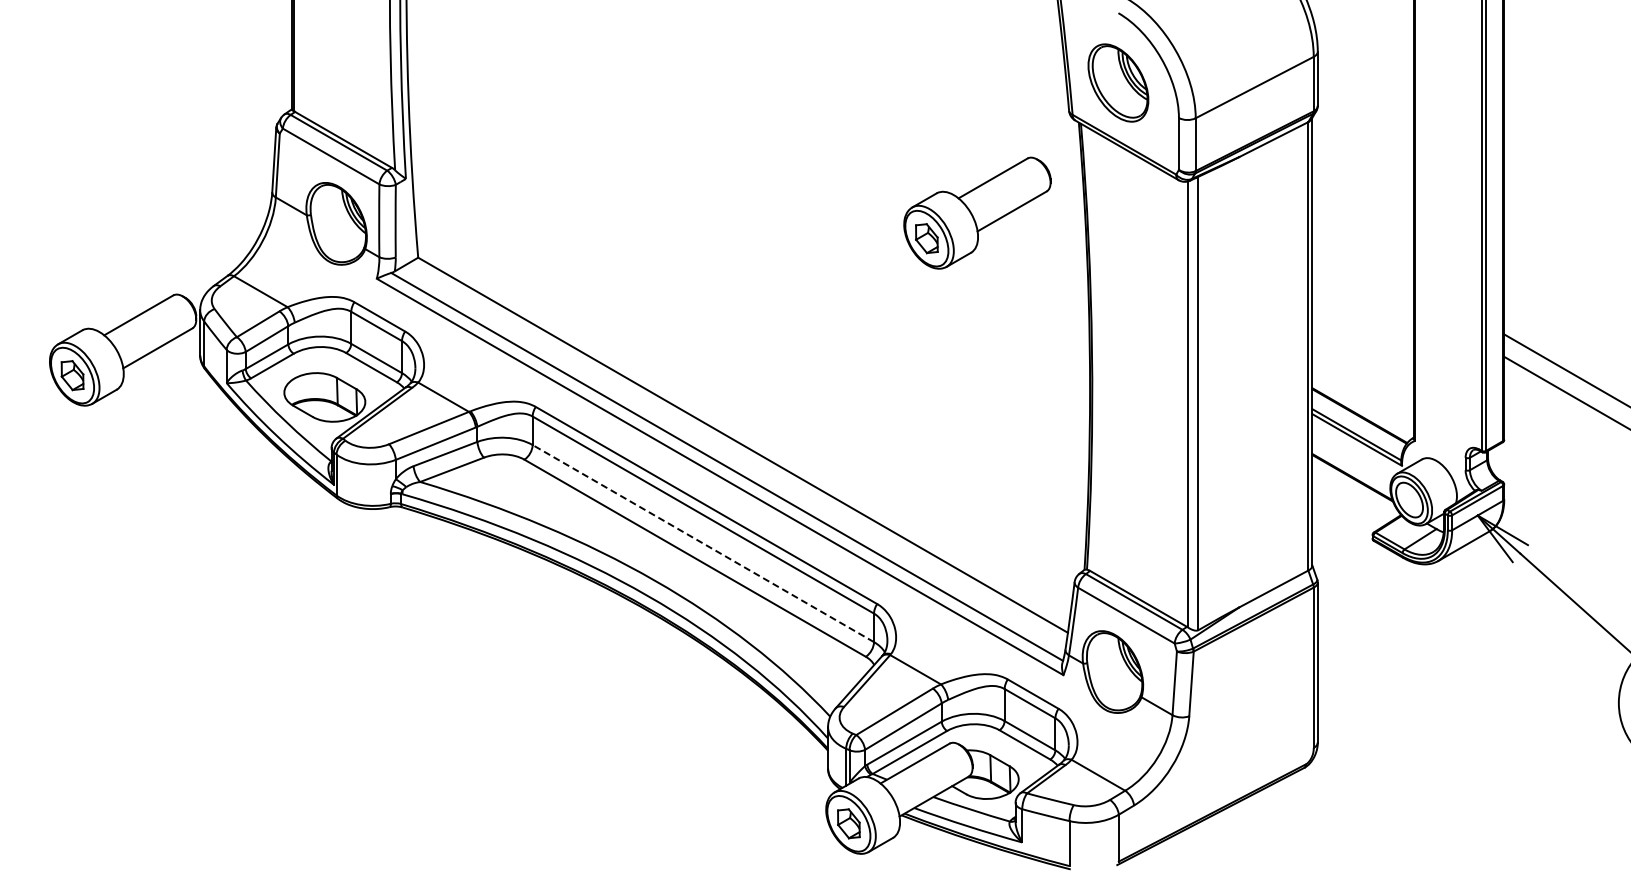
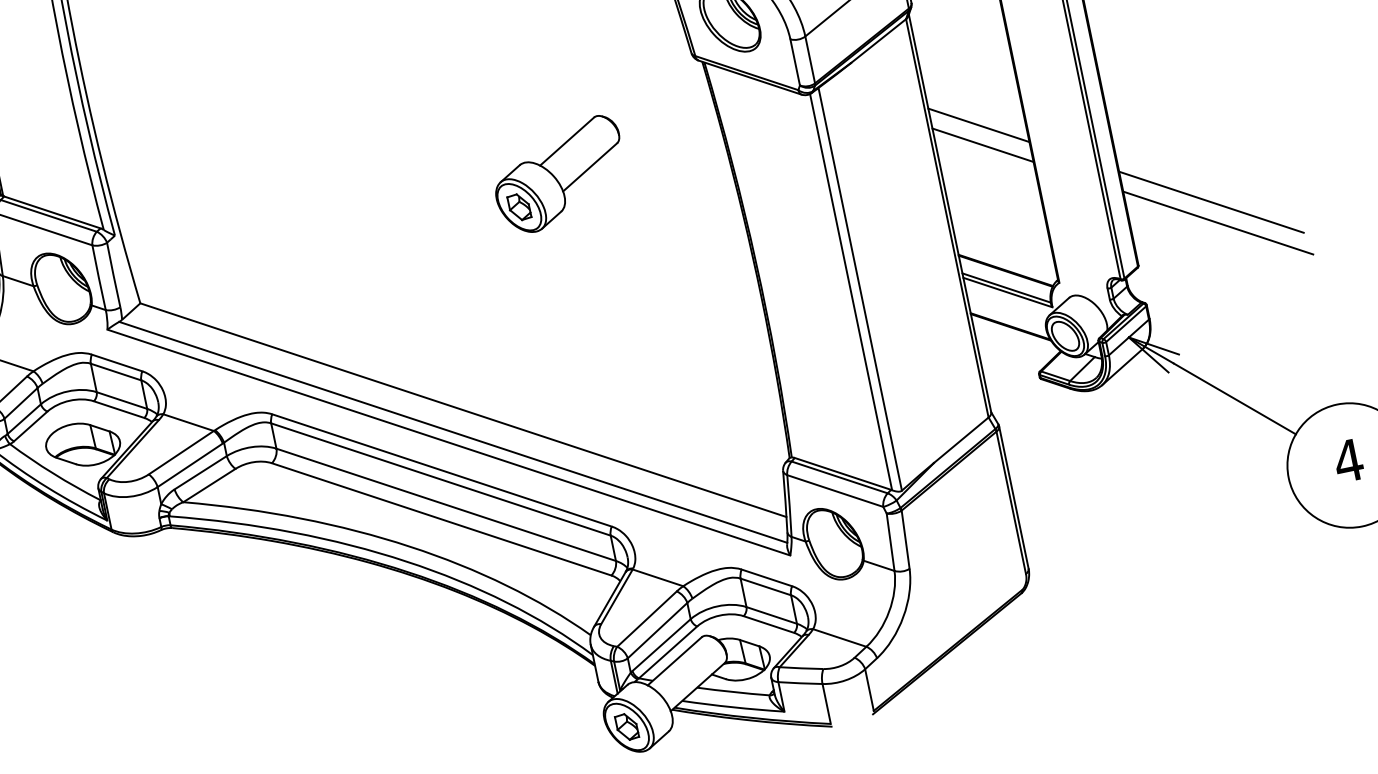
part: (977, 212) -> (559, 174), moved
line: (1363, 252) -> (979, 124), added
line: (1363, 275) -> (983, 145), added
line: (702, 543) -> (445, 504), dashed -> solid

